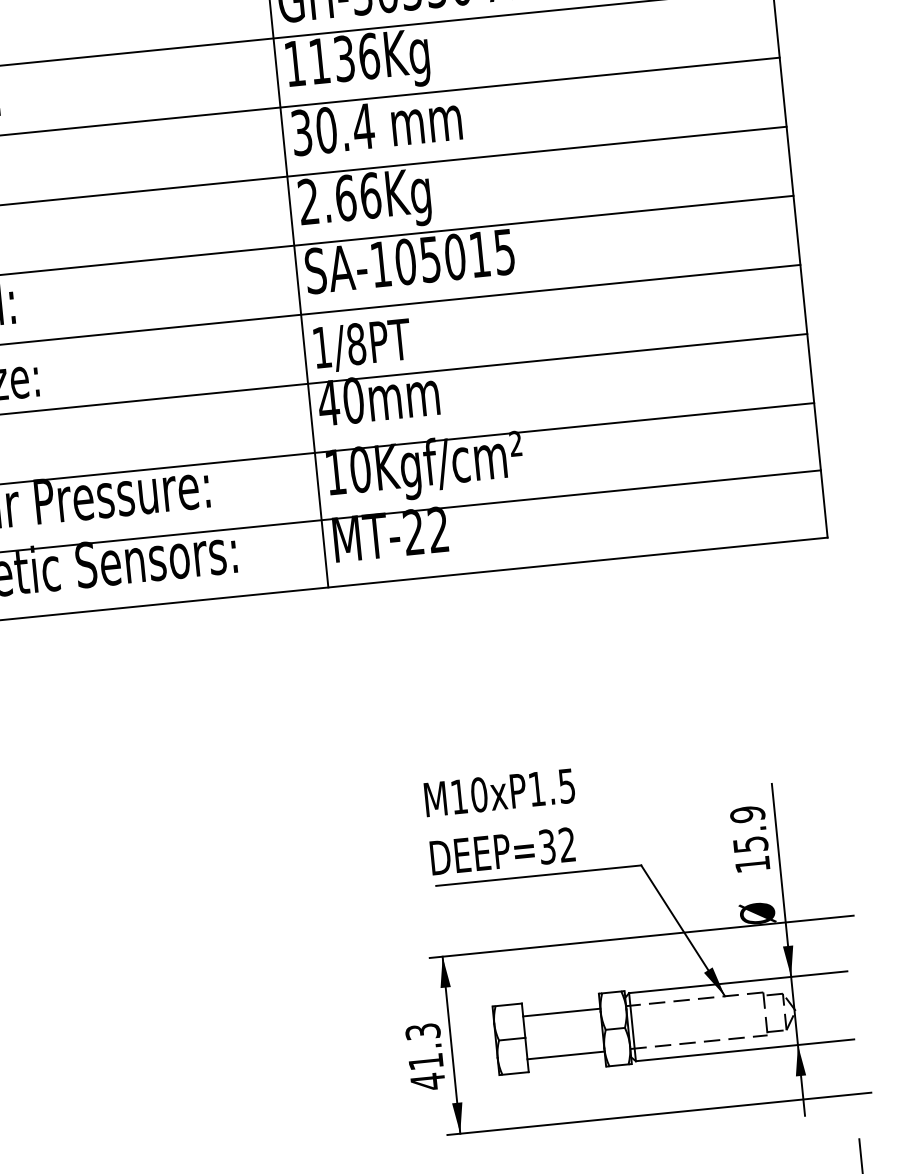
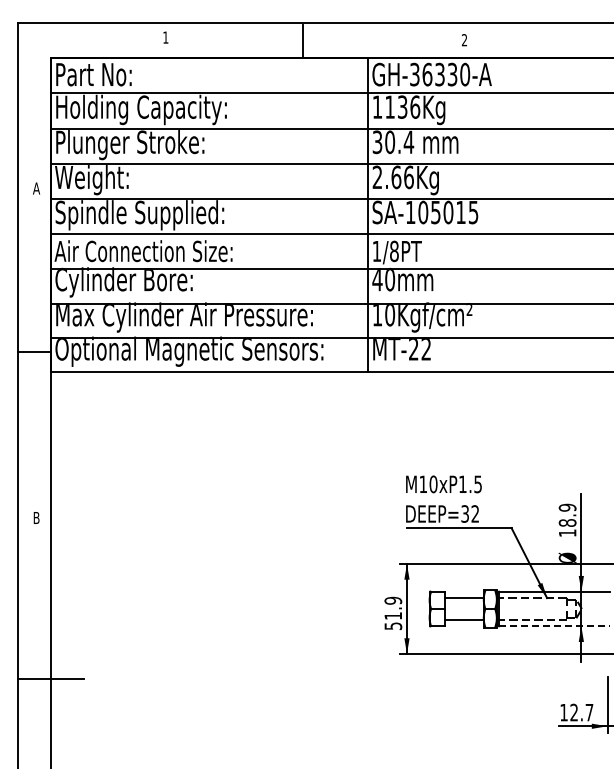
text: (750, 843) -> (567, 522), 15.9 -> 18.9
line: (745, 1050) -> (554, 626), solid -> dashed
text: (425, 1056) -> (393, 613), 41.3 -> 51.9

